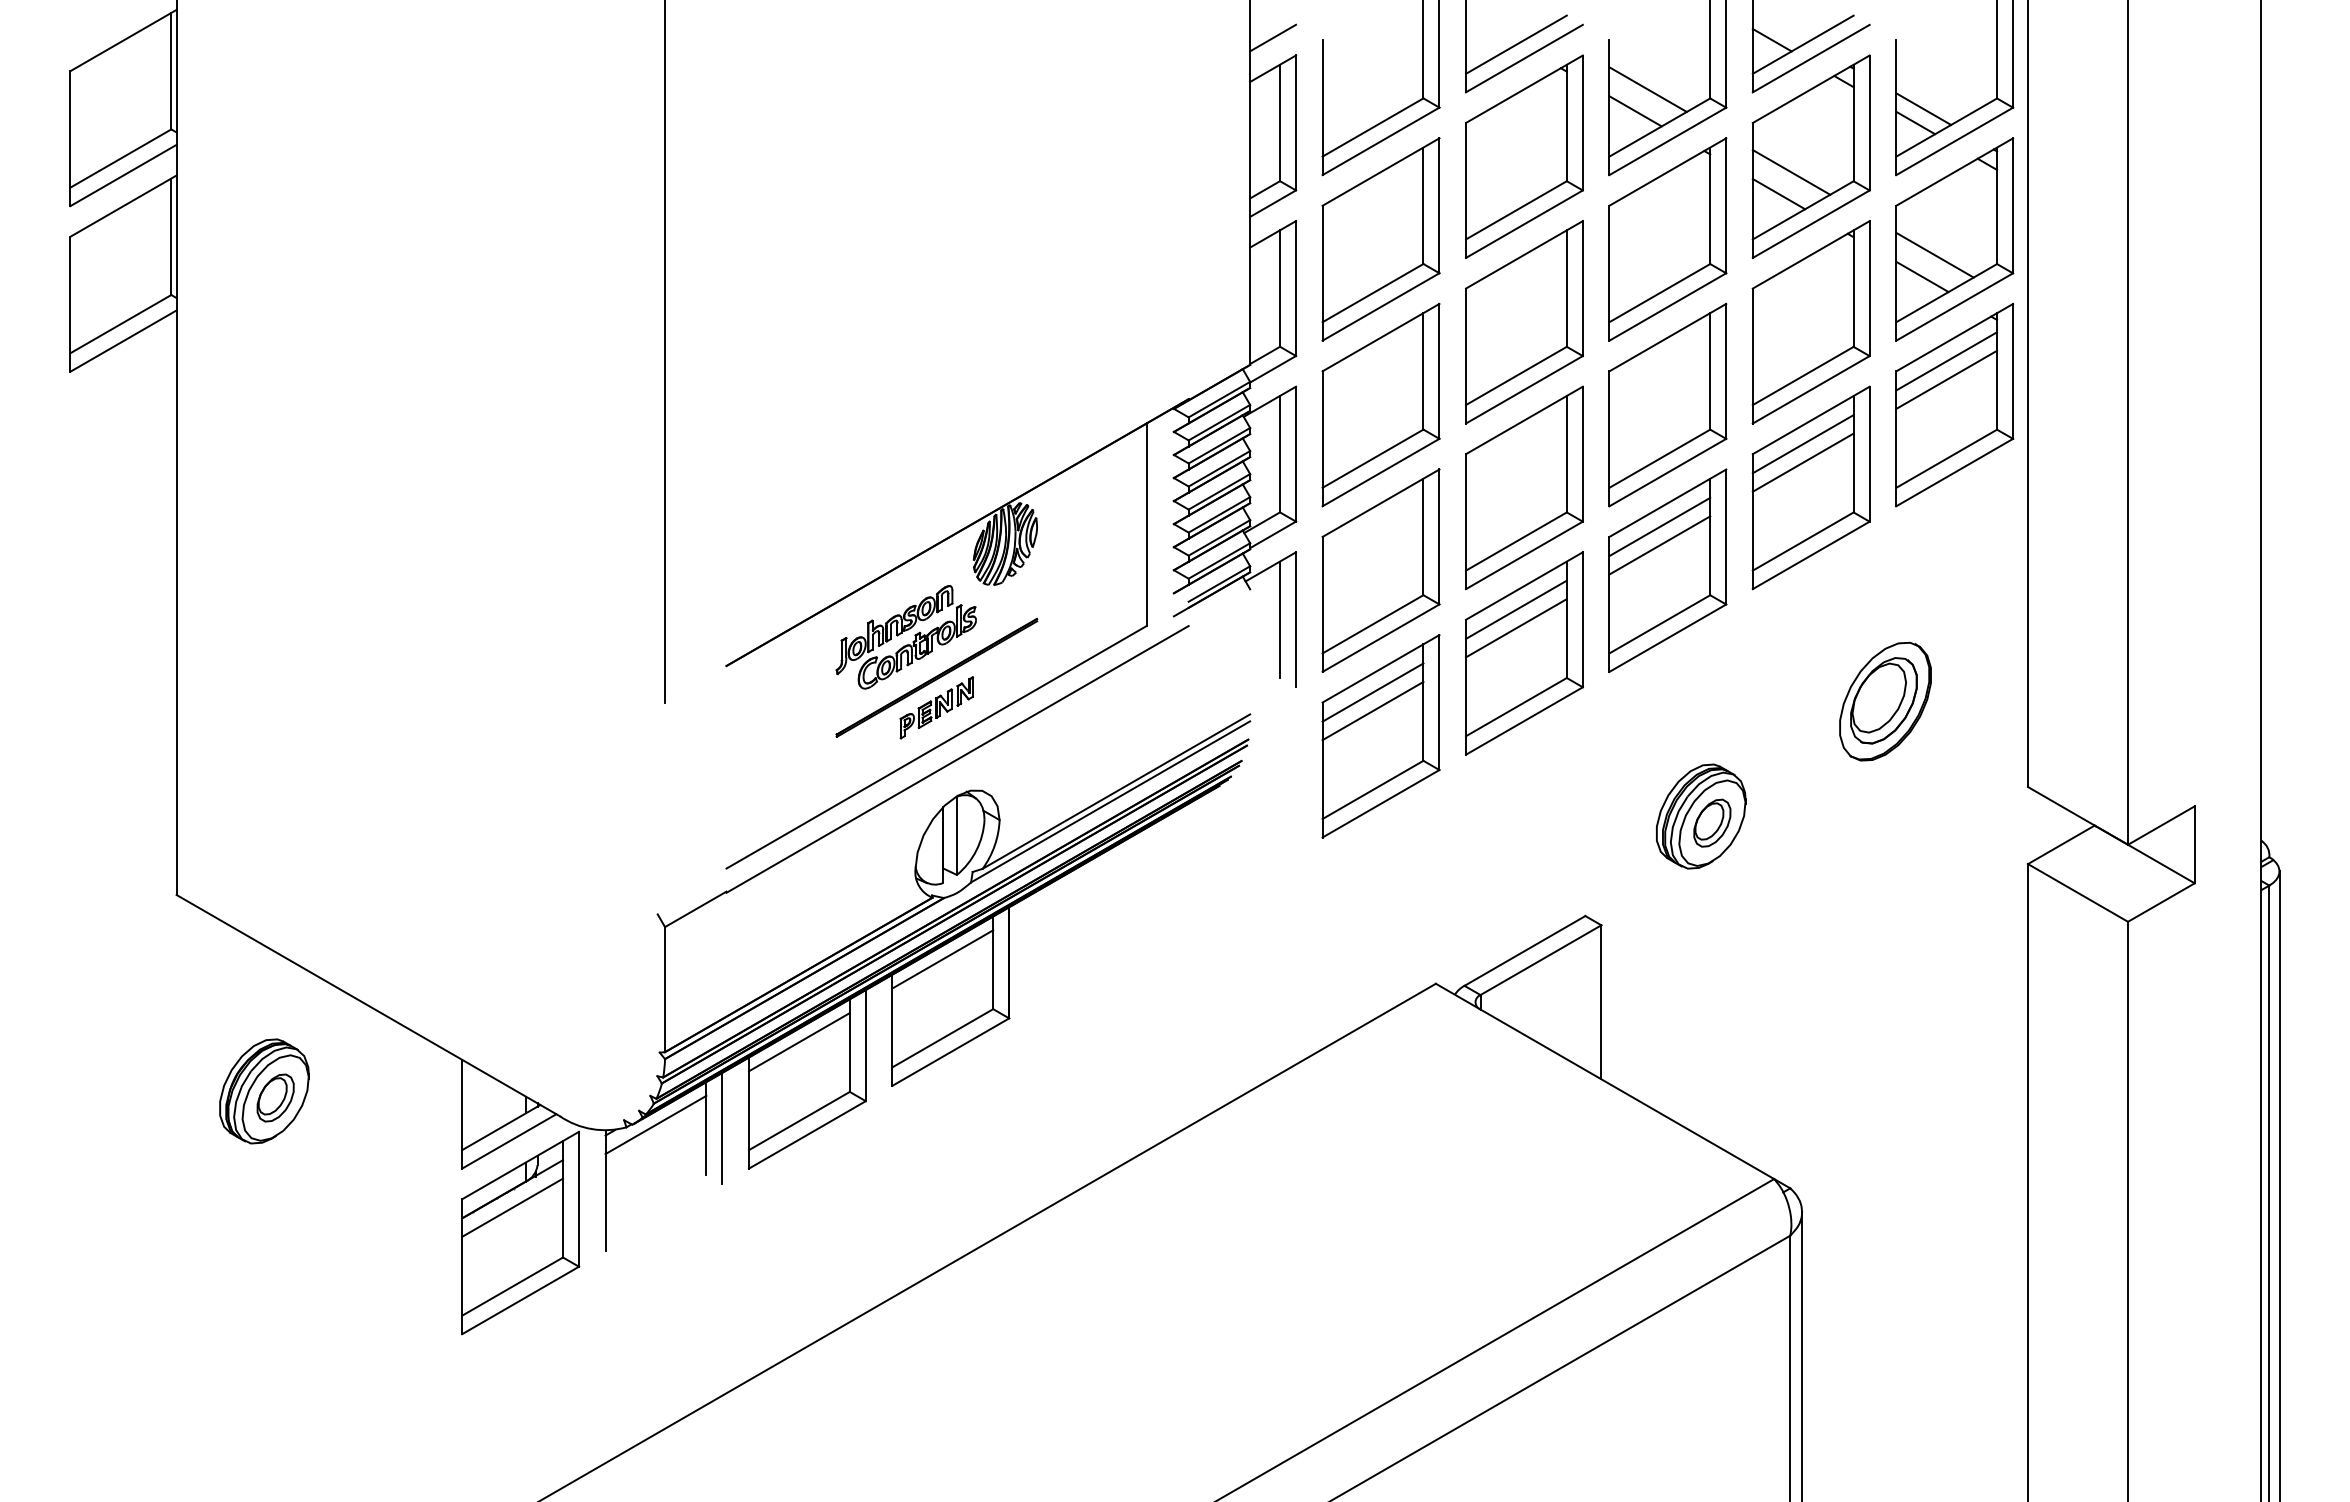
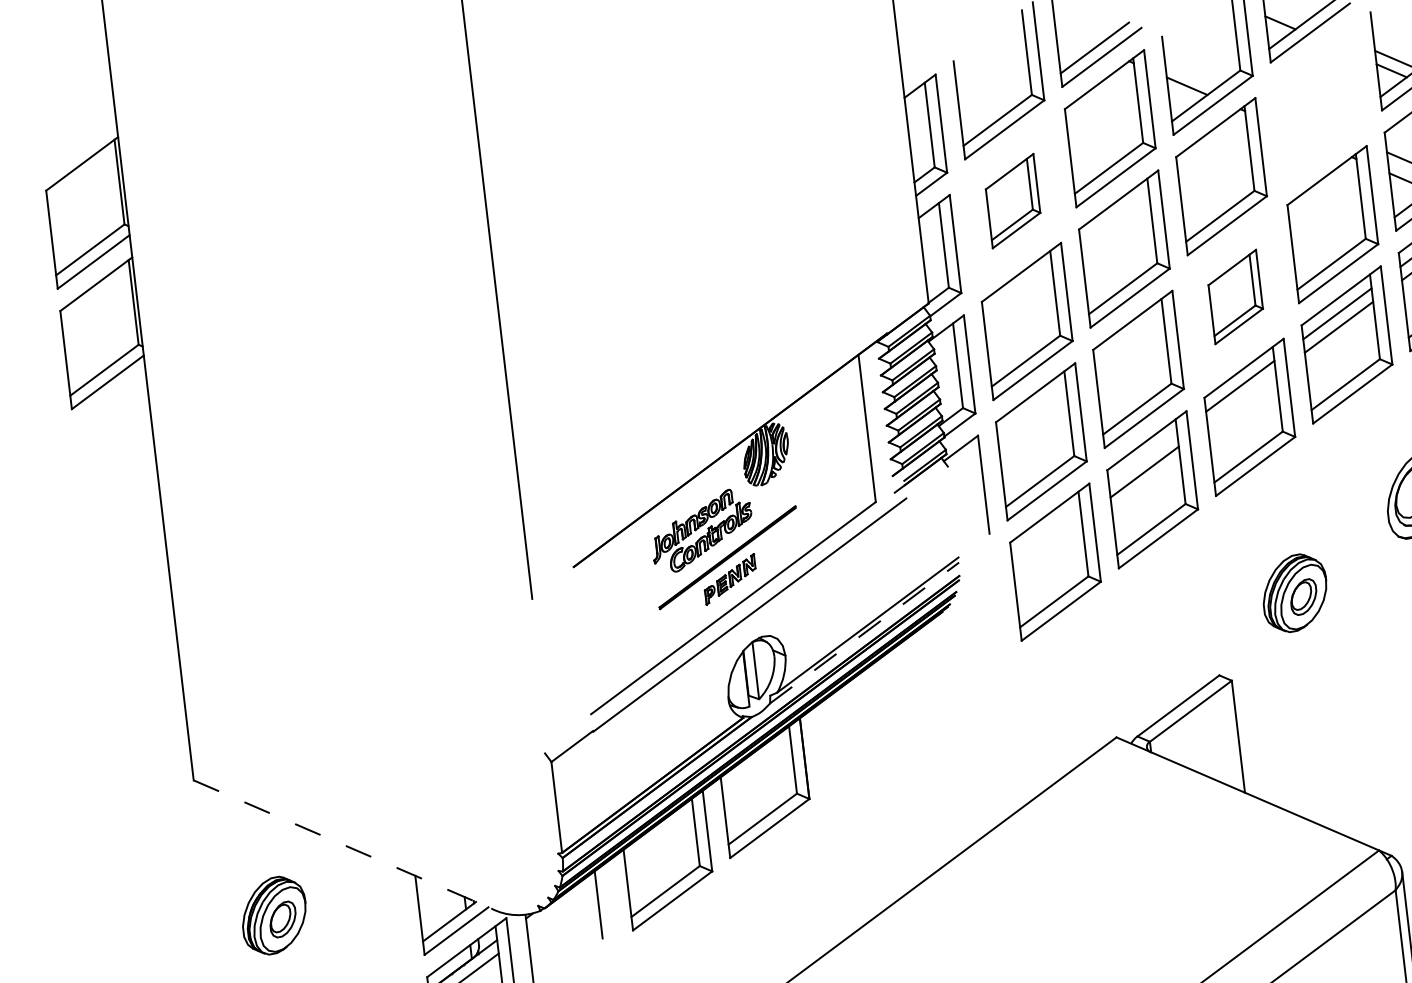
line: (1273, 37) -> (917, 63), removed
line: (1647, 89) -> (1193, 69), removed
part: (1810, 156) -> (1318, 104), removed
part: (1380, 239) -> (1012, 201), size x0.6
part: (1667, 404) -> (1235, 296), size x0.6
line: (1659, 545) -> (1241, 399), removed
line: (1516, 609) -> (1143, 458), removed
line: (1280, 619) -> (972, 485), removed
line: (1372, 692) -> (1045, 531), removed
line: (1372, 710) -> (1047, 544), removed
line: (1111, 801) -> (865, 632), solid -> dashed
line: (942, 959) -> (755, 761), removed
line: (368, 1005) -> (342, 844), solid -> dashed
line: (798, 1042) -> (658, 834), removed
line: (655, 1124) -> (561, 906), removed
line: (722, 1127) -> (610, 902), removed

